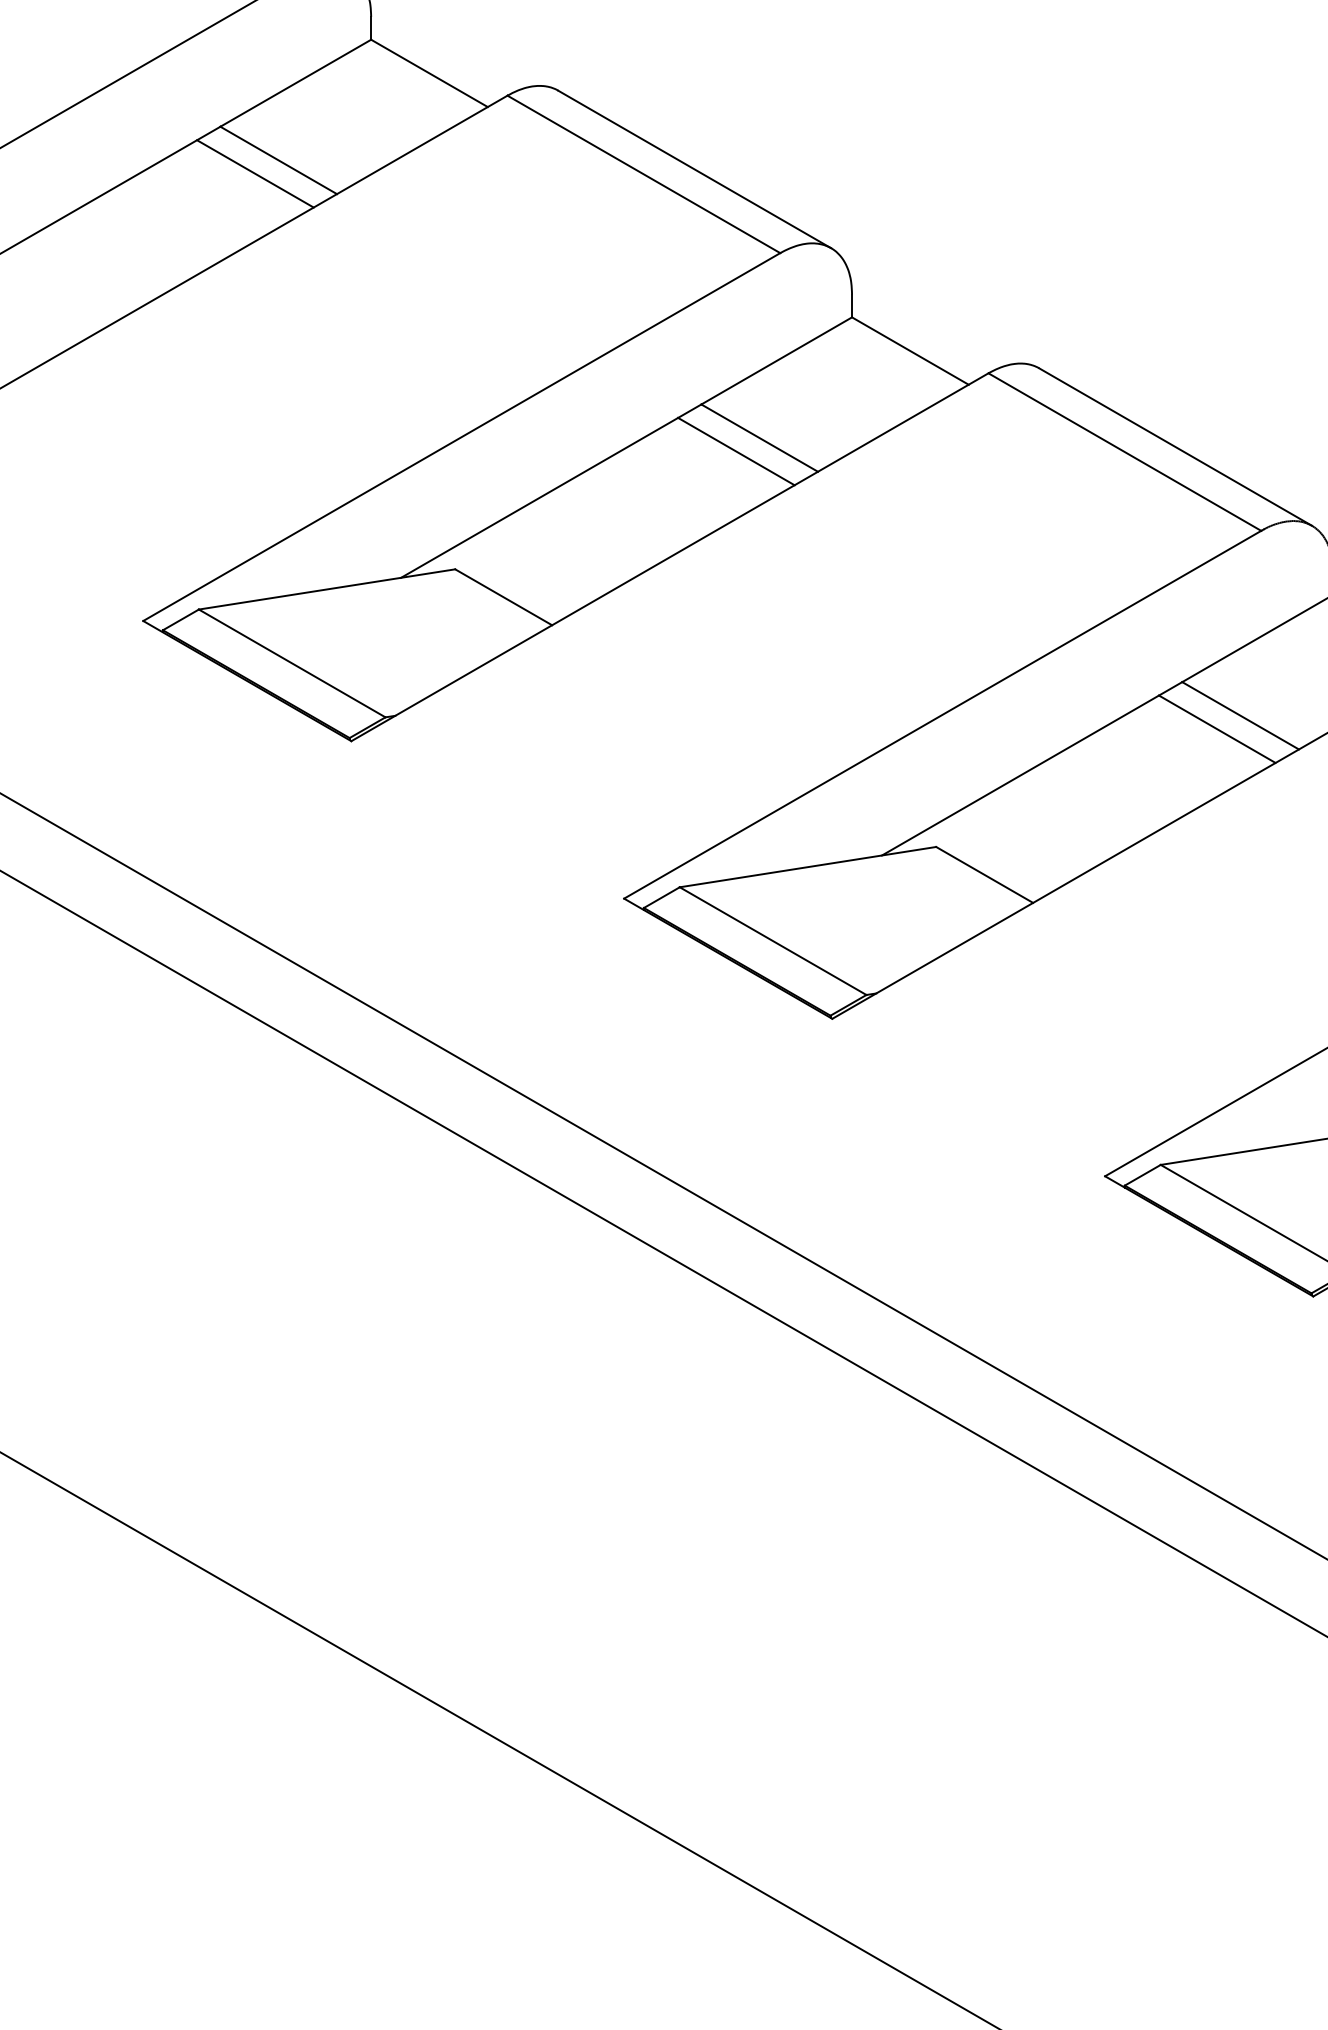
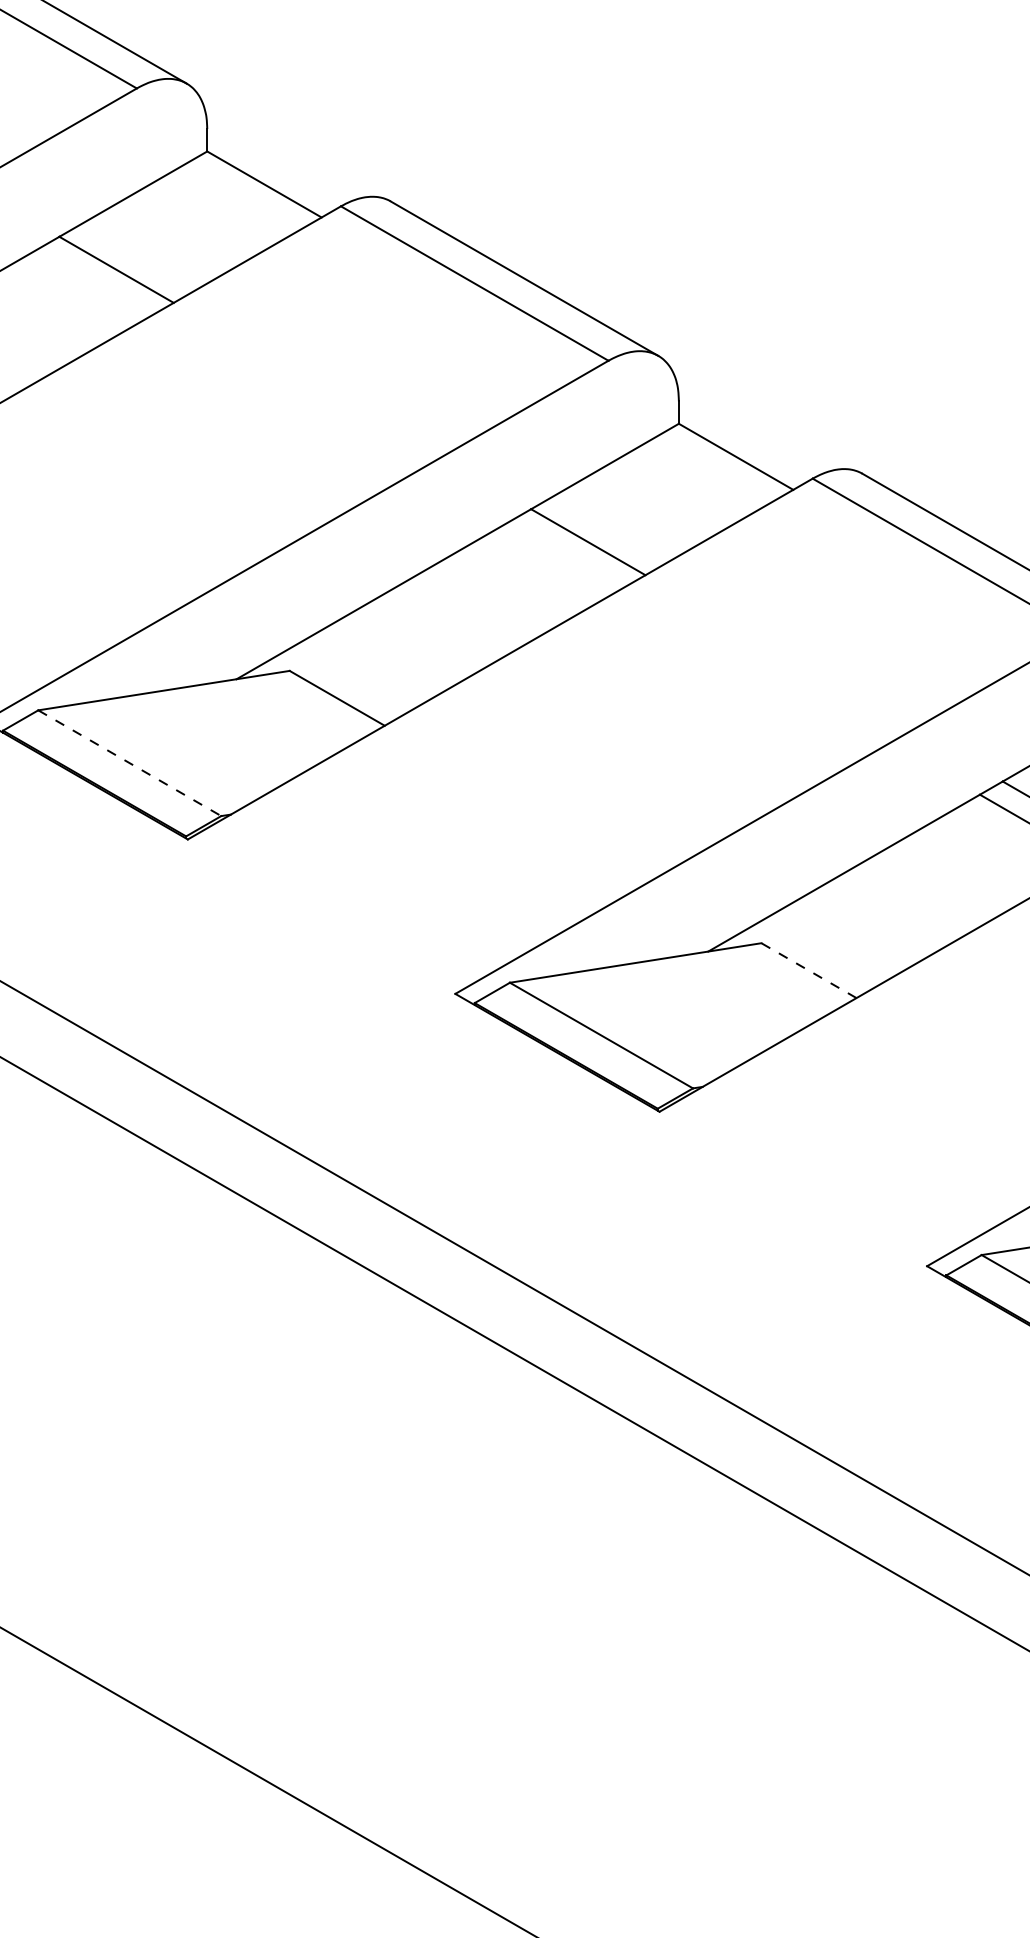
line: (255, 173) -> (93, 282), removed
line: (736, 451) -> (565, 555), removed
line: (292, 663) -> (130, 763), solid -> dashed
line: (984, 874) -> (808, 970), solid -> dashed

